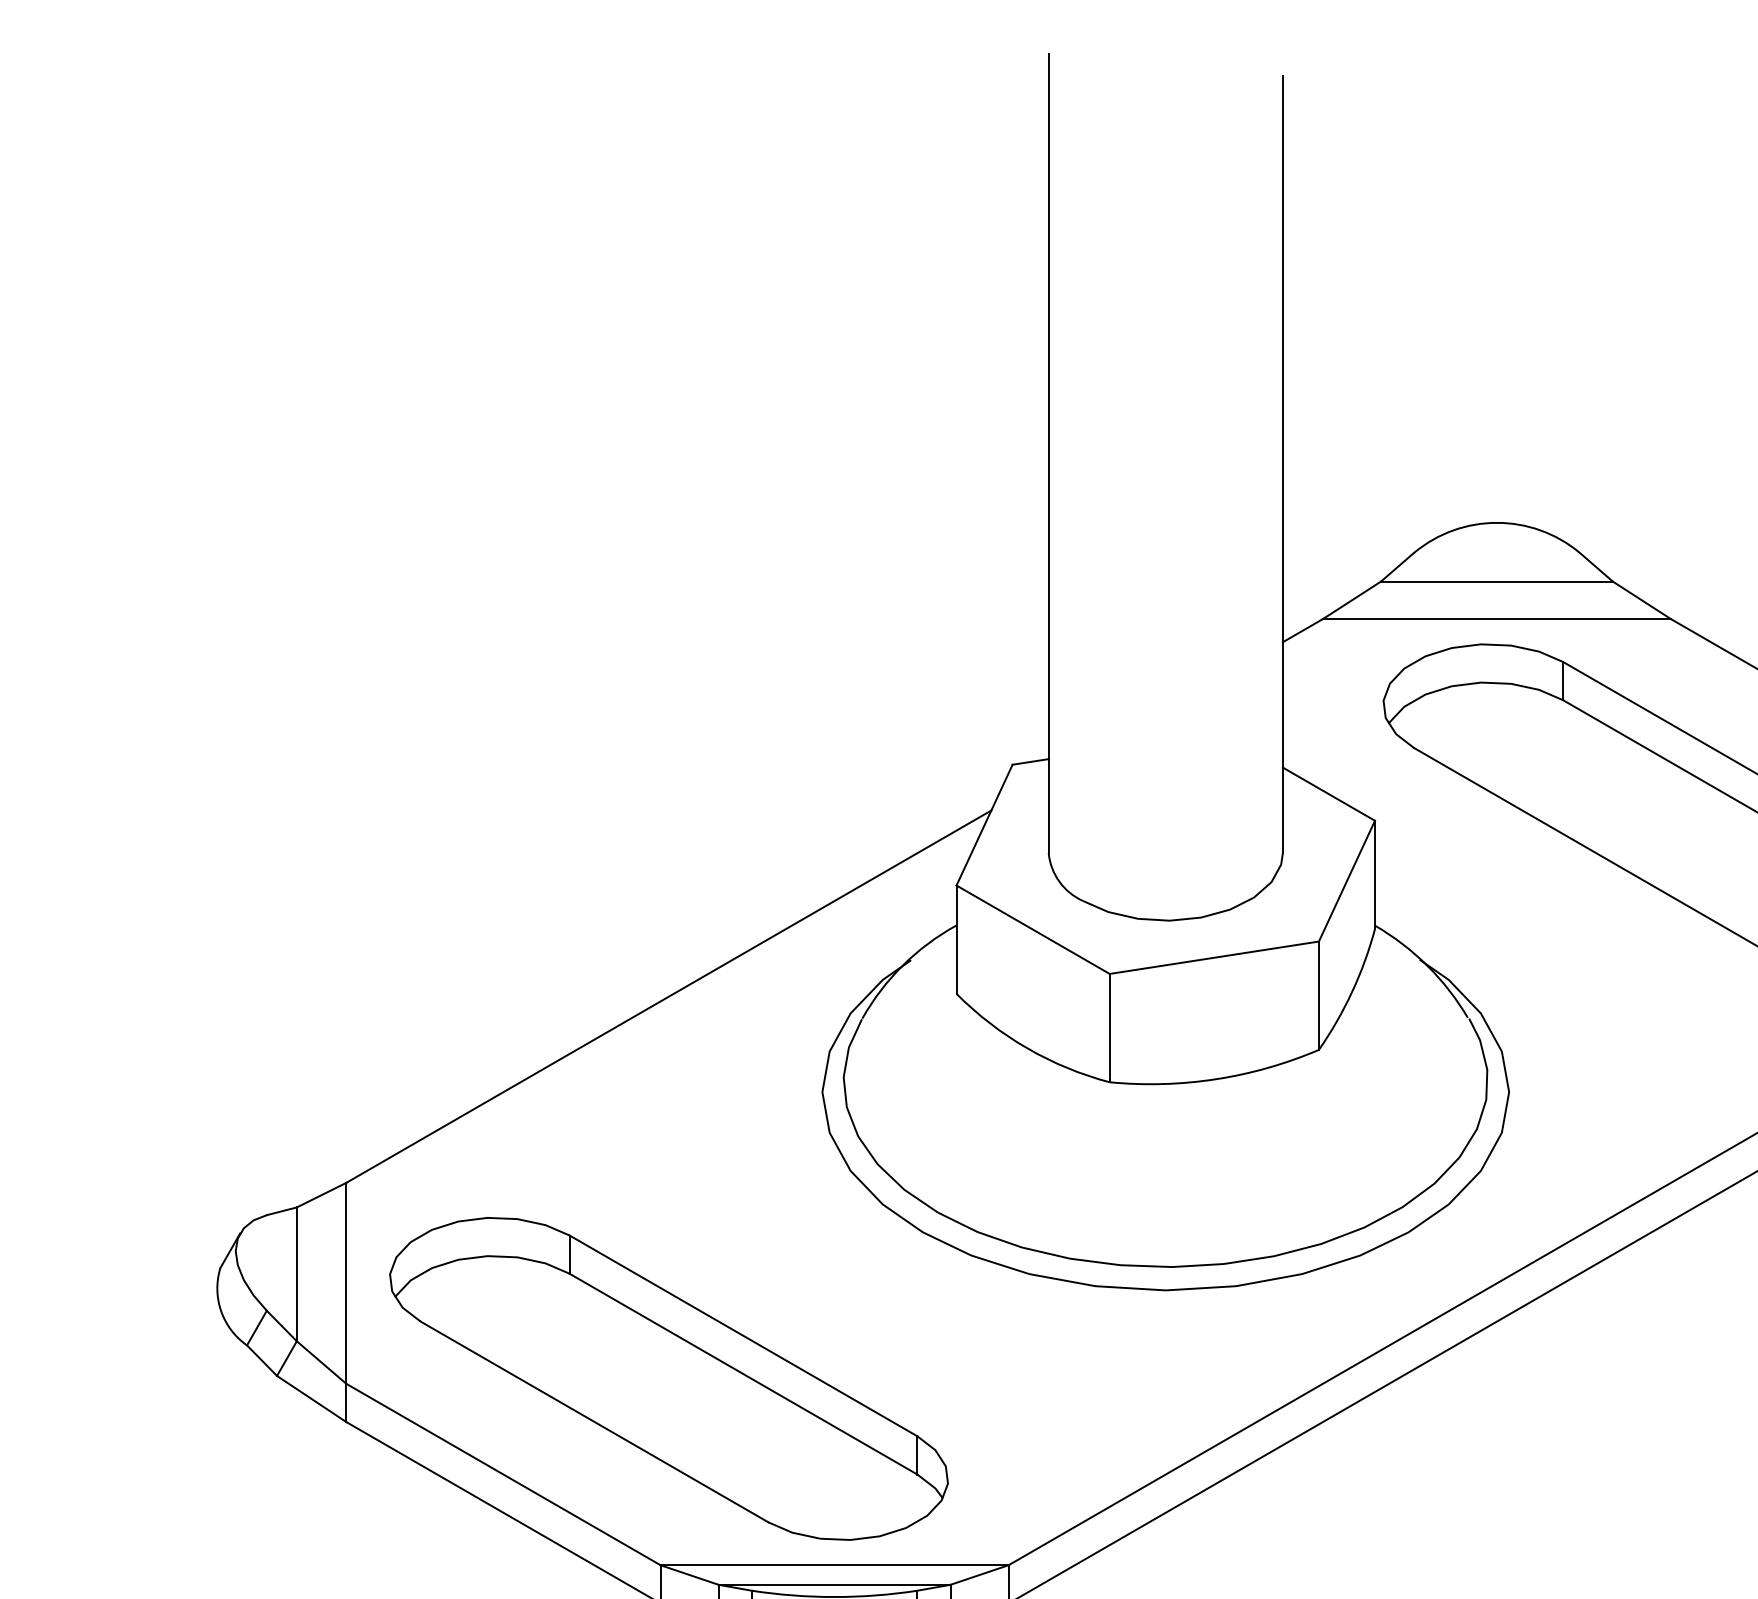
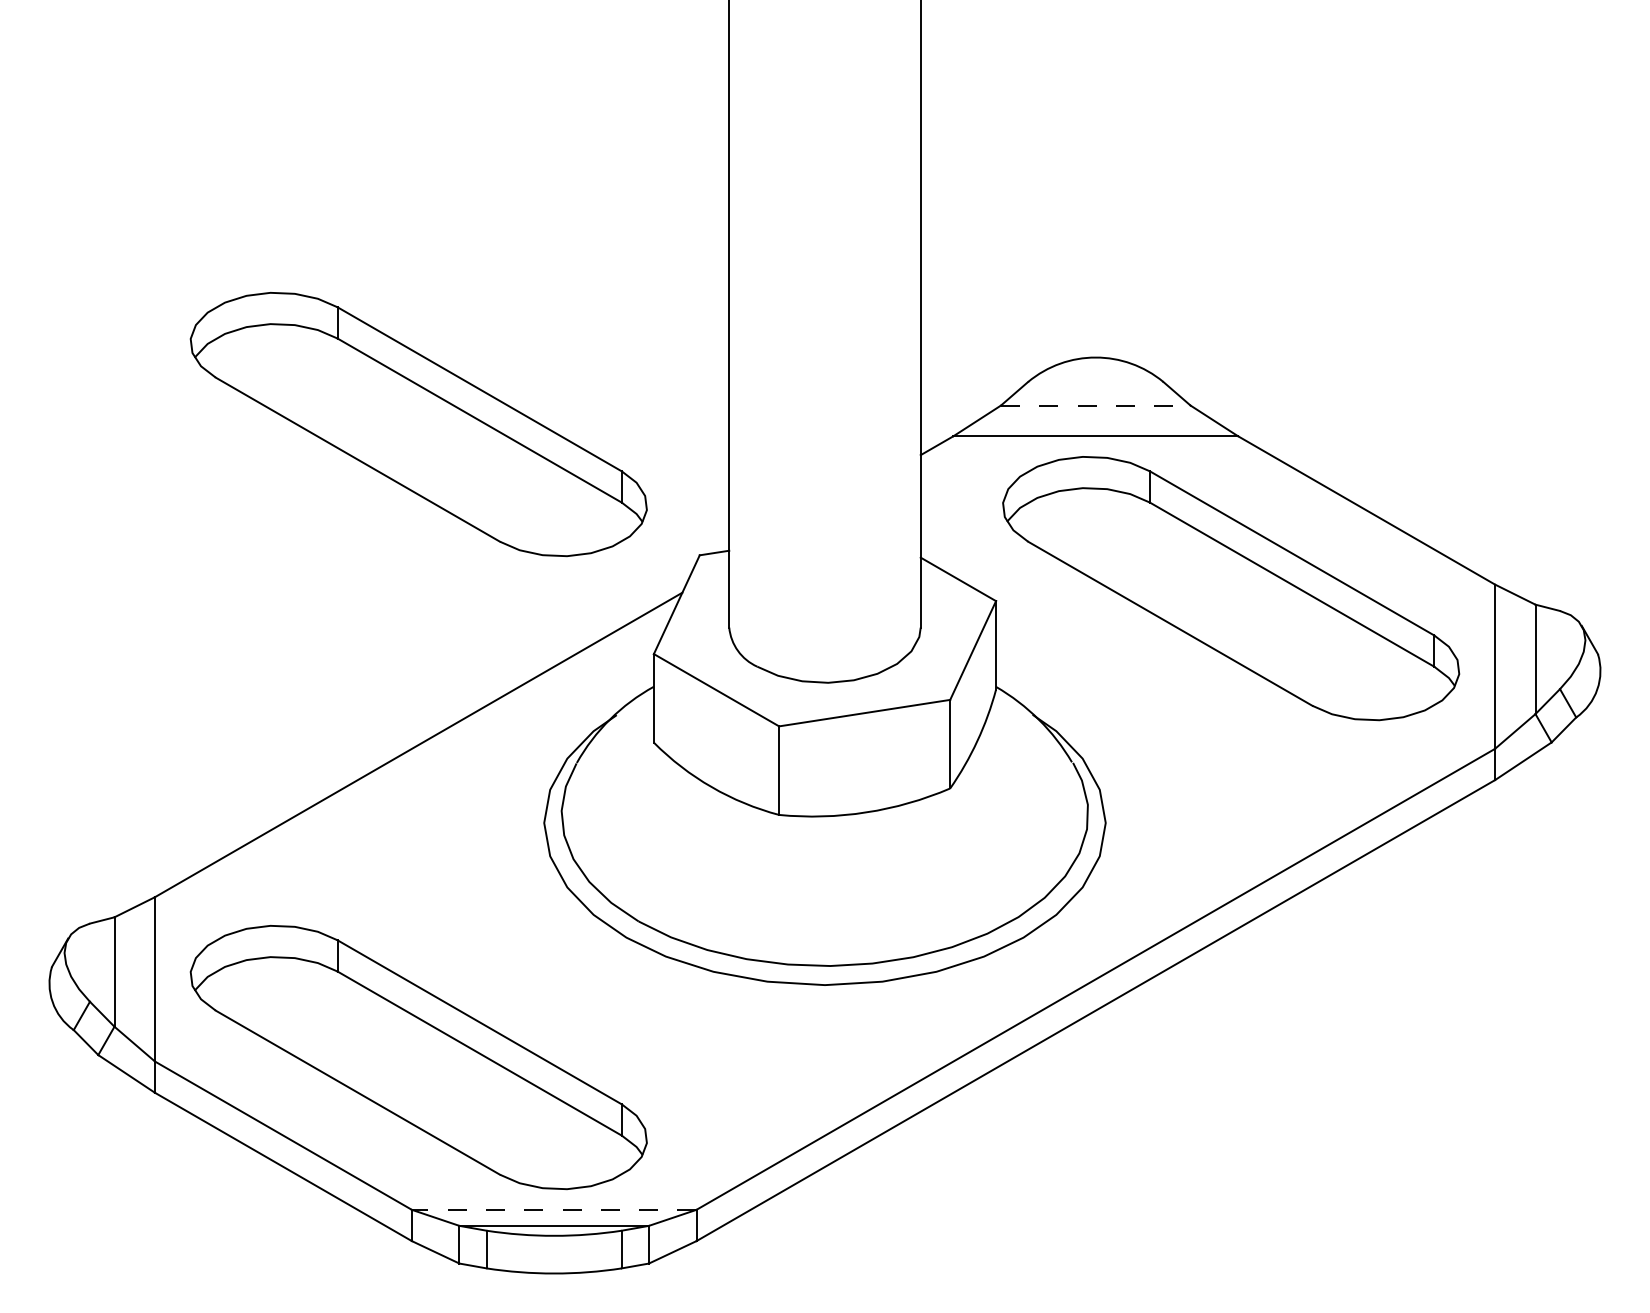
line: (1496, 581) -> (1095, 405), solid -> dashed
part: (668, 604) -> (418, 424), added
line: (833, 1564) -> (553, 1209), solid -> dashed

